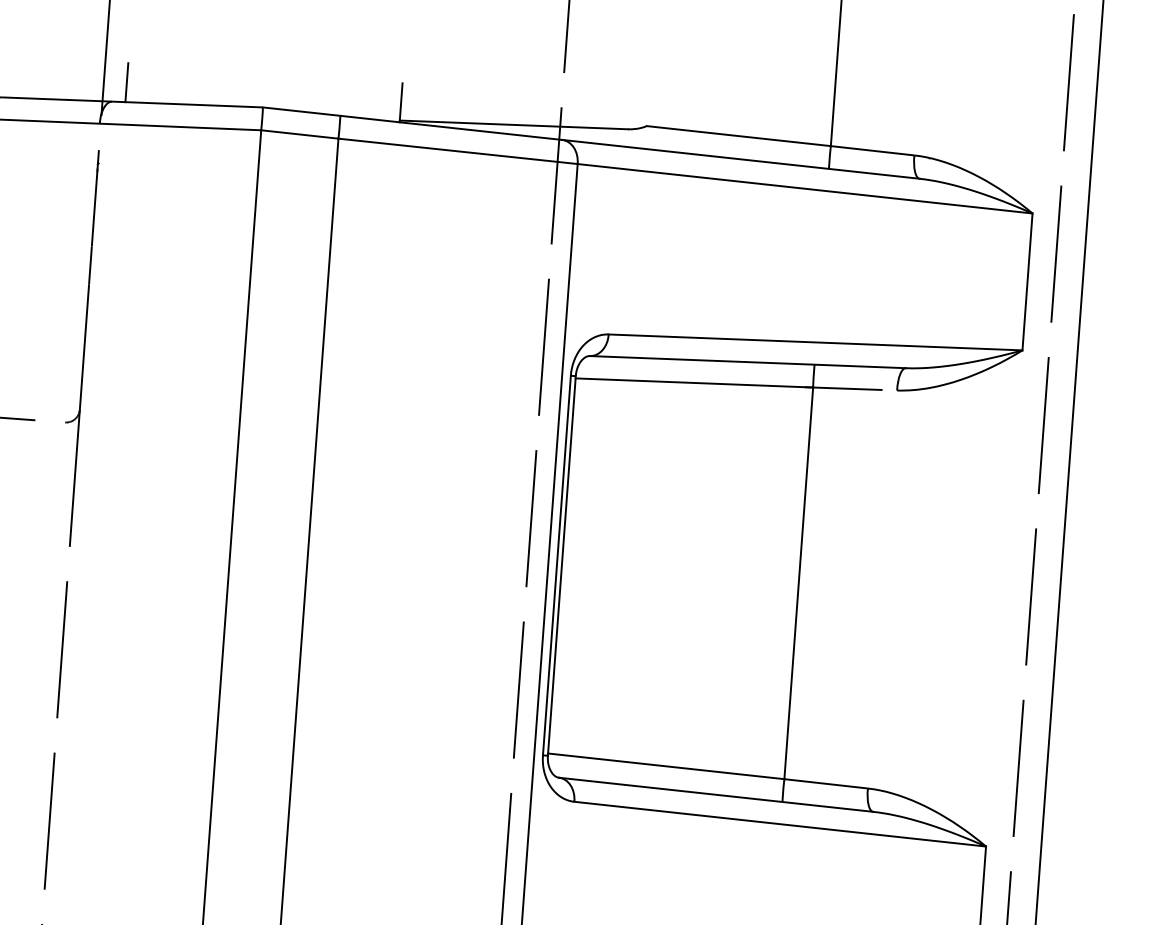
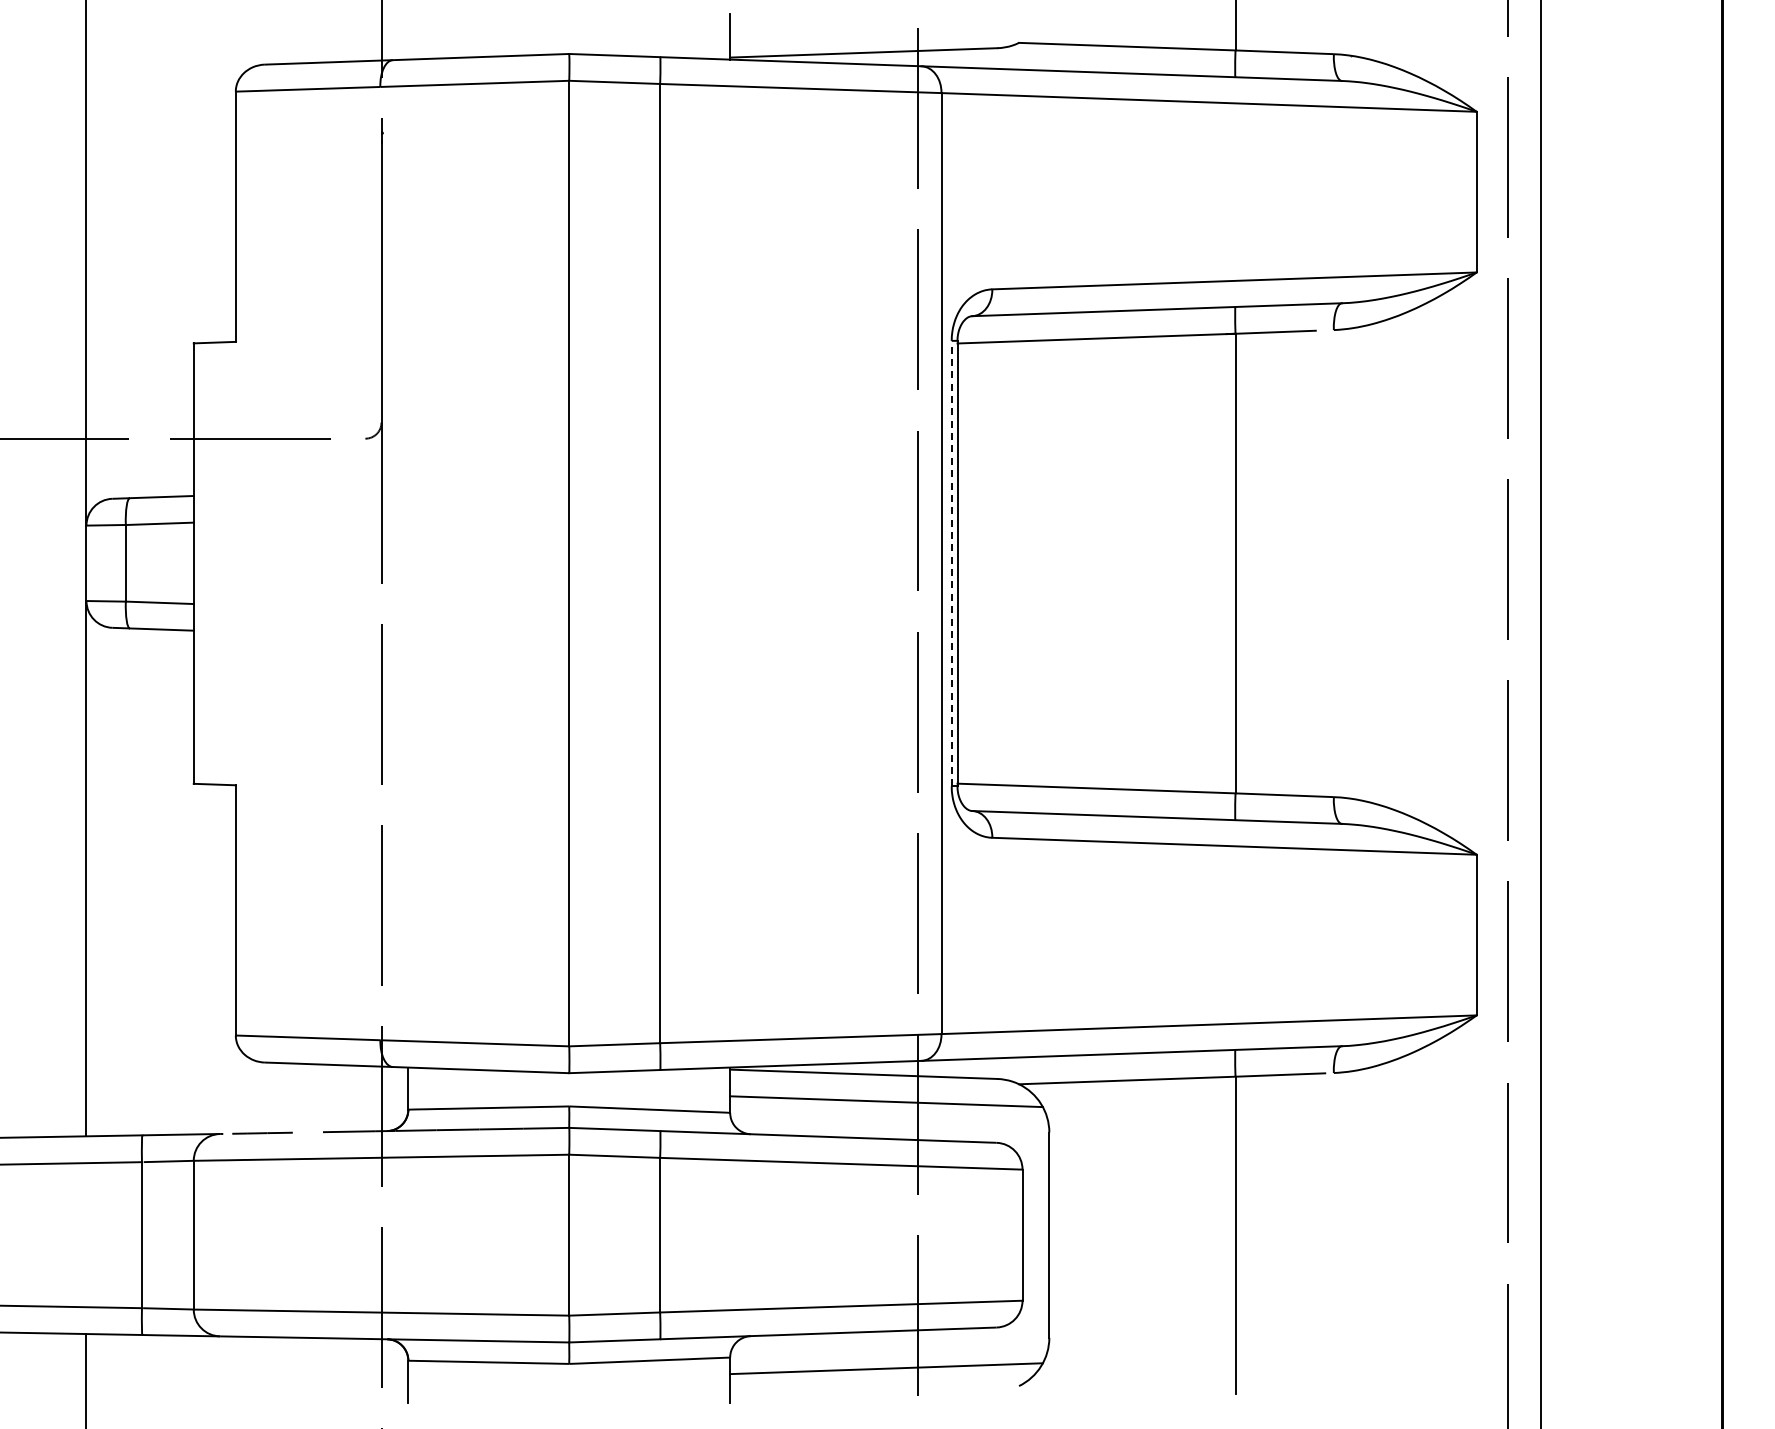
line: (127, 82) -> (408, 36), removed
line: (556, 565) -> (951, 563), solid -> dashed

